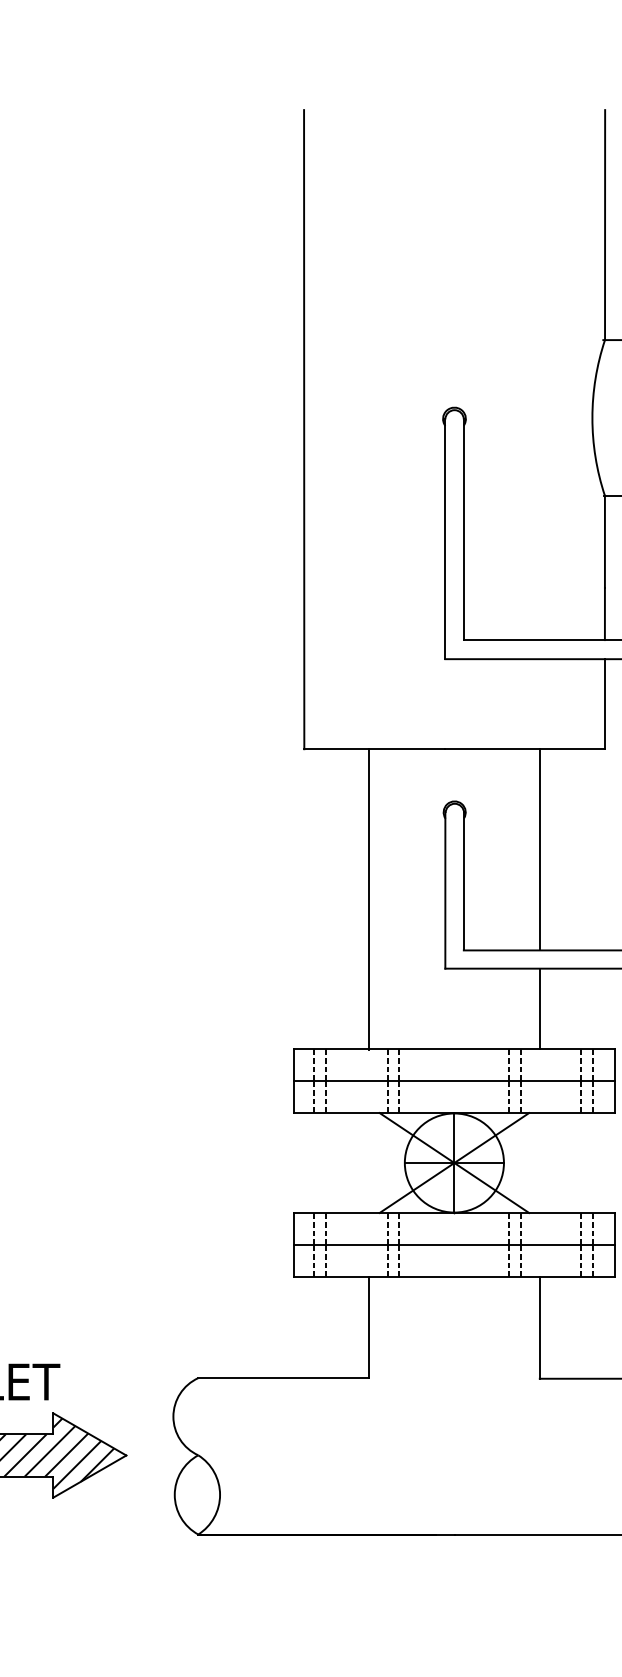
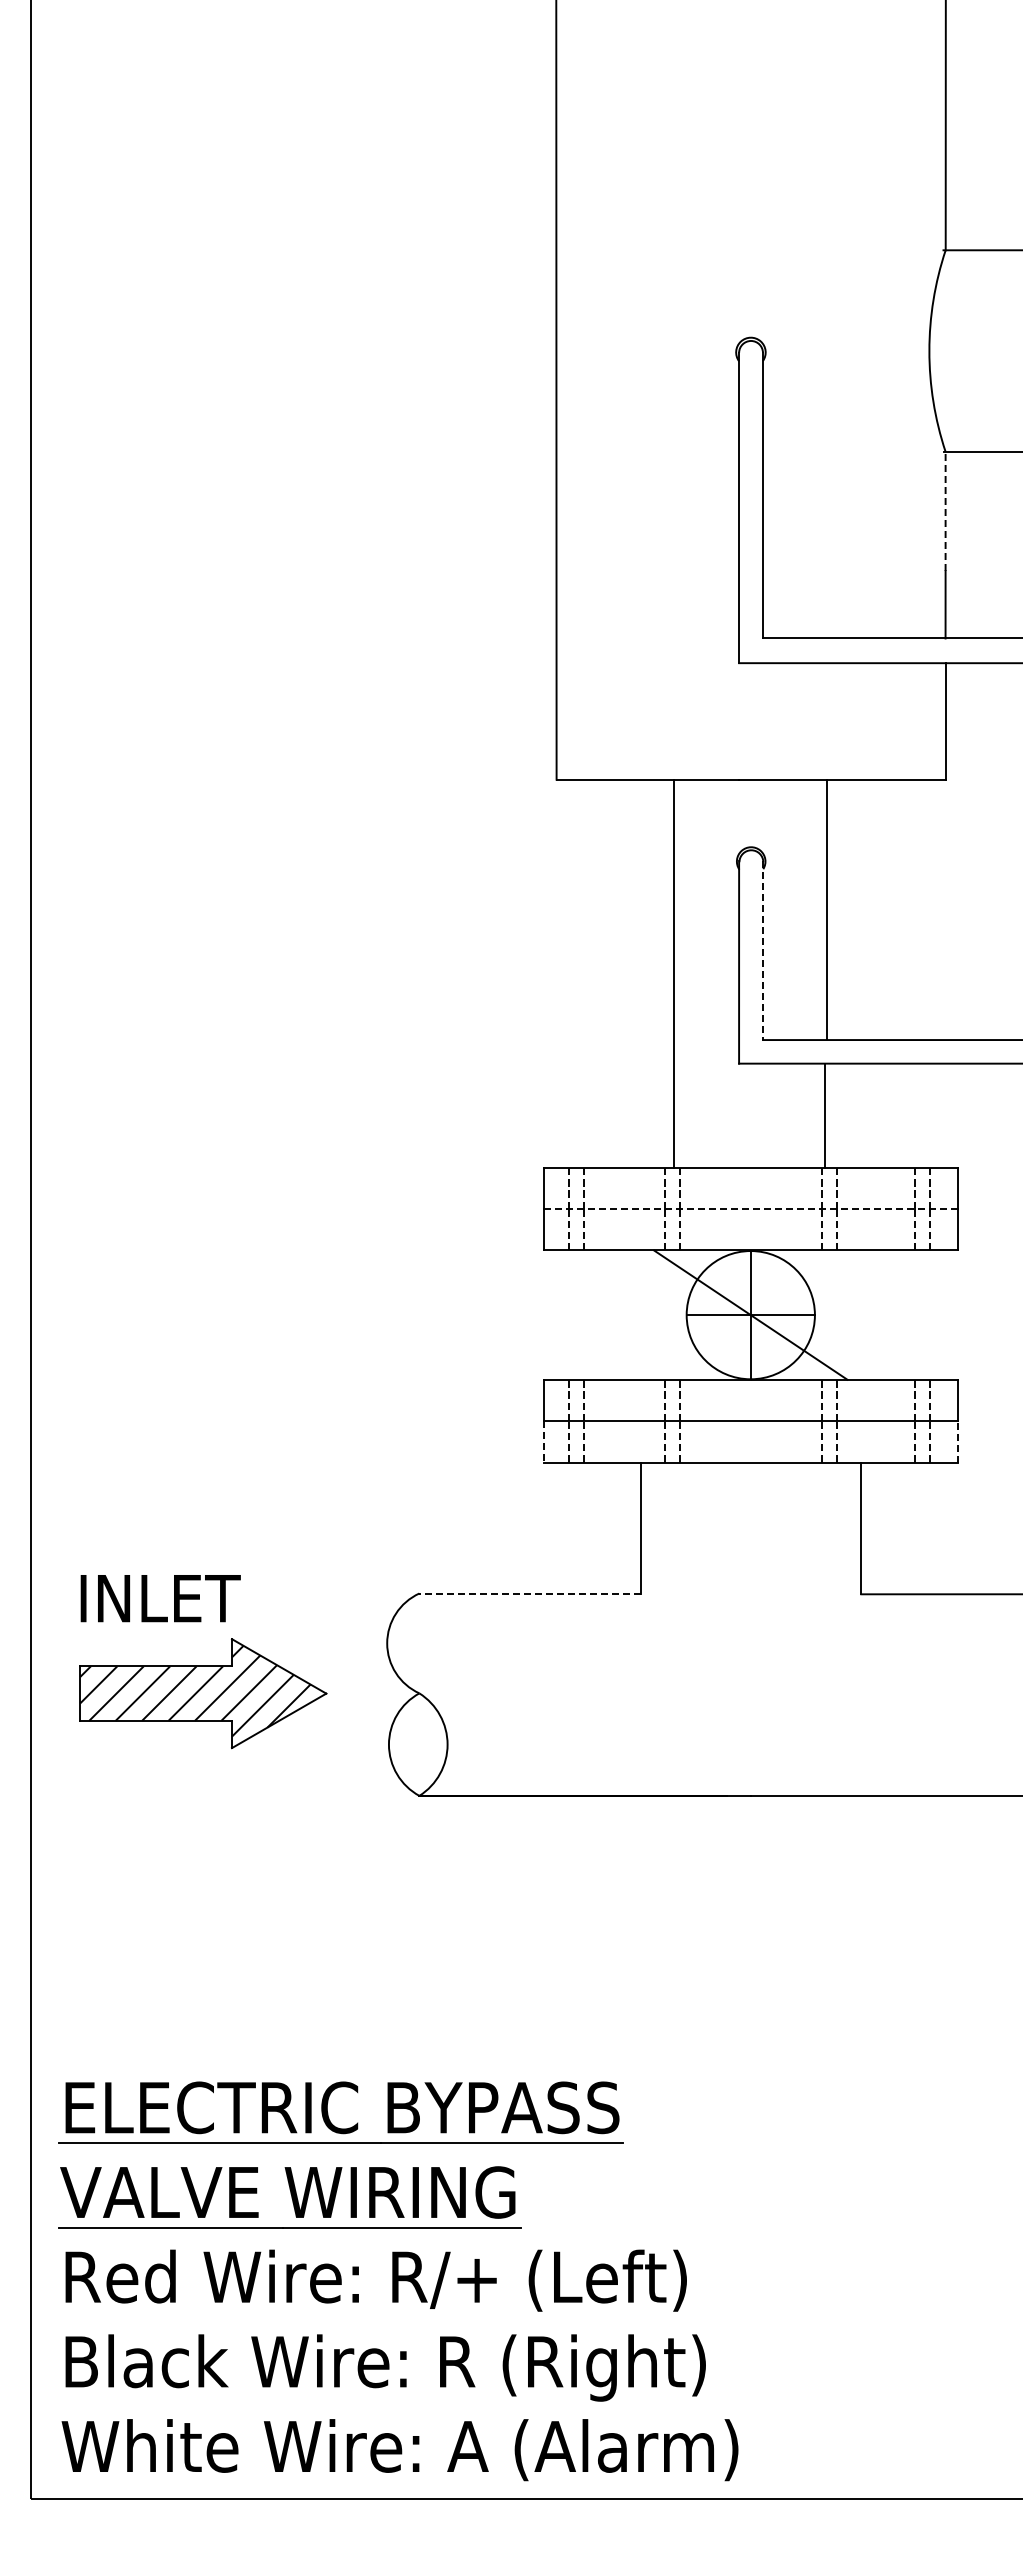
line: (604, 541) -> (945, 511), solid -> dashed
line: (539, 849) -> (827, 909), moved
line: (463, 881) -> (762, 950), solid -> dashed
line: (369, 898) -> (673, 973), moved
line: (539, 1008) -> (825, 1115), moved
line: (454, 1081) -> (750, 1209), solid -> dashed
line: (454, 1162) -> (750, 1314), removed
line: (294, 1260) -> (543, 1441), solid -> dashed
line: (614, 1260) -> (958, 1441), solid -> dashed
line: (284, 1378) -> (530, 1593), solid -> dashed

